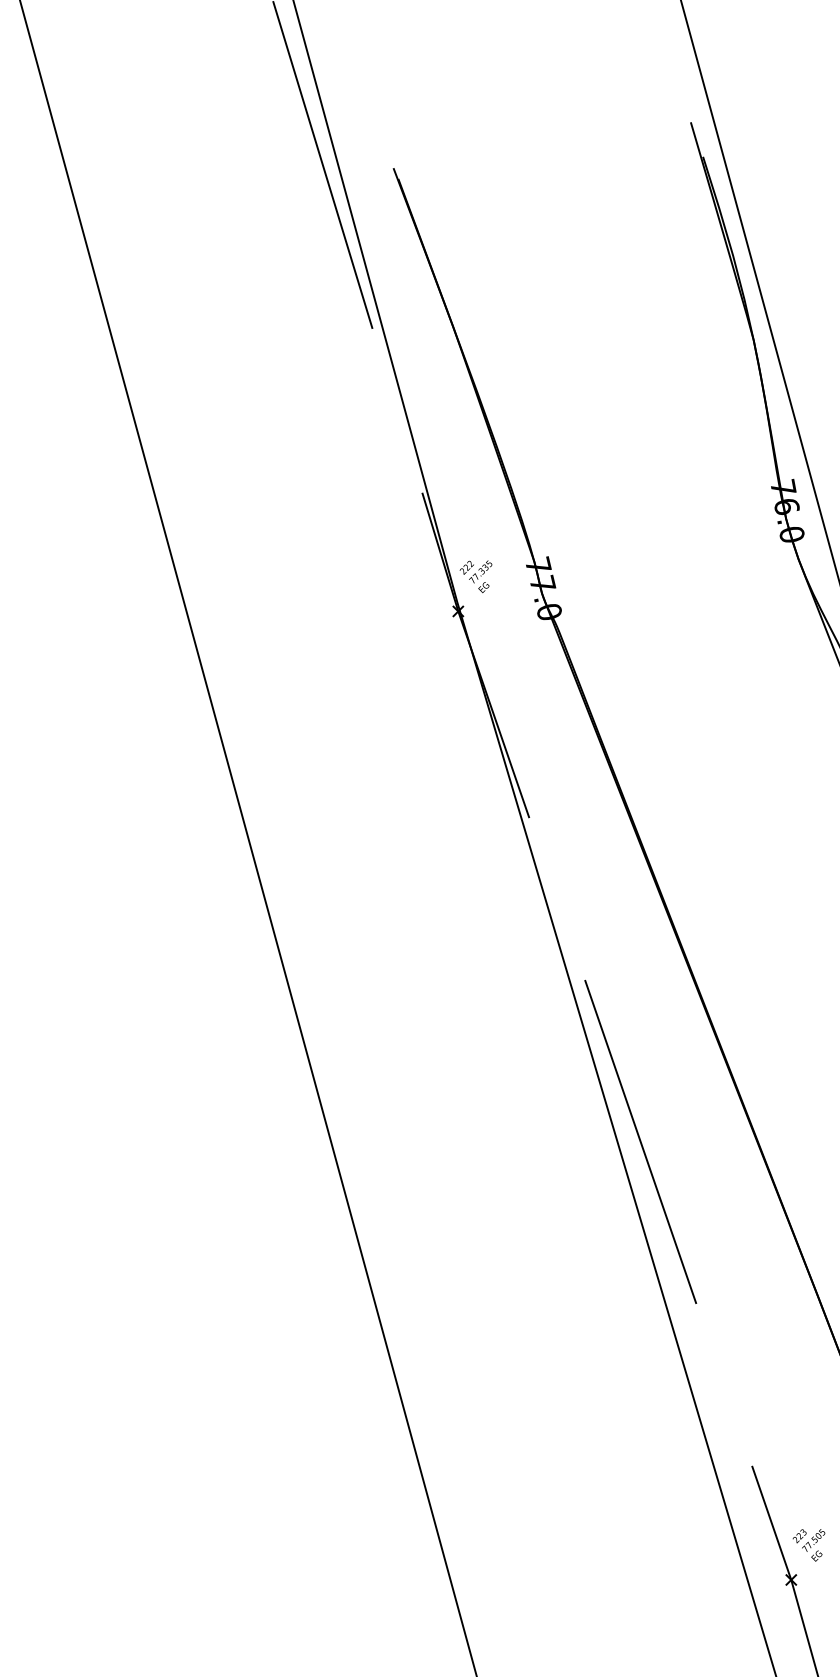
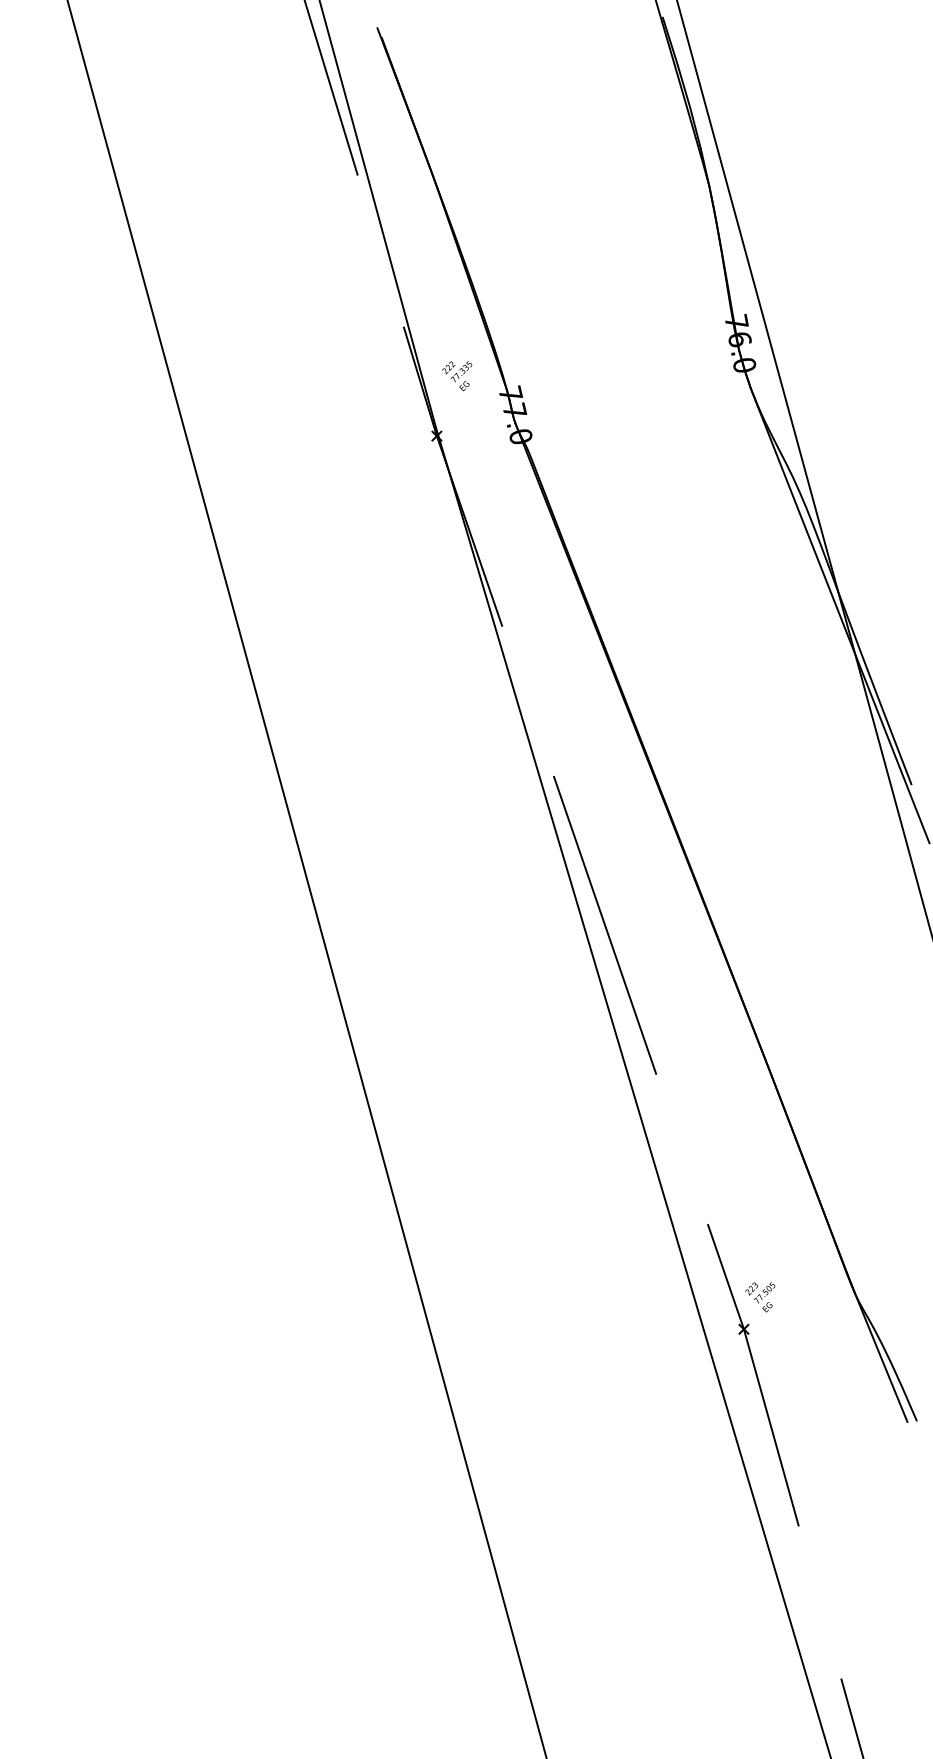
text: (476, 577) -> (457, 376), moved

